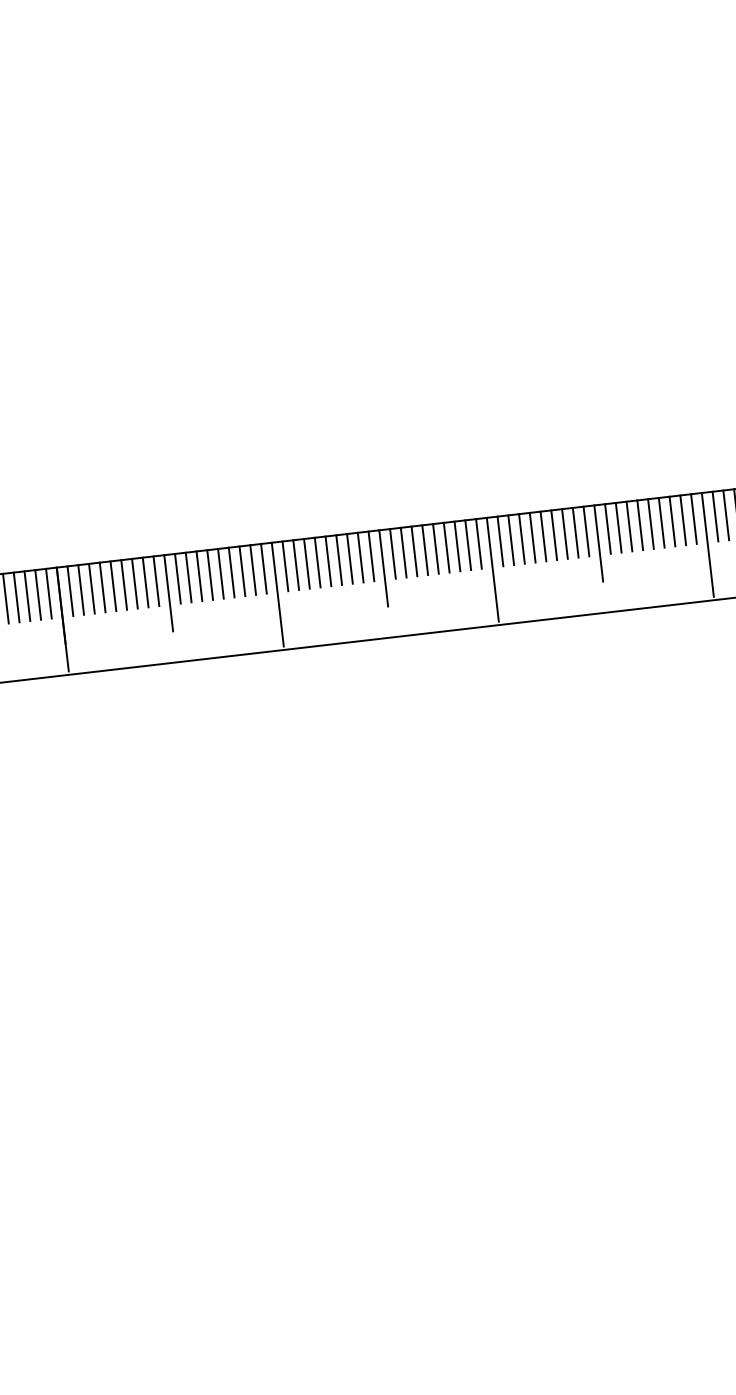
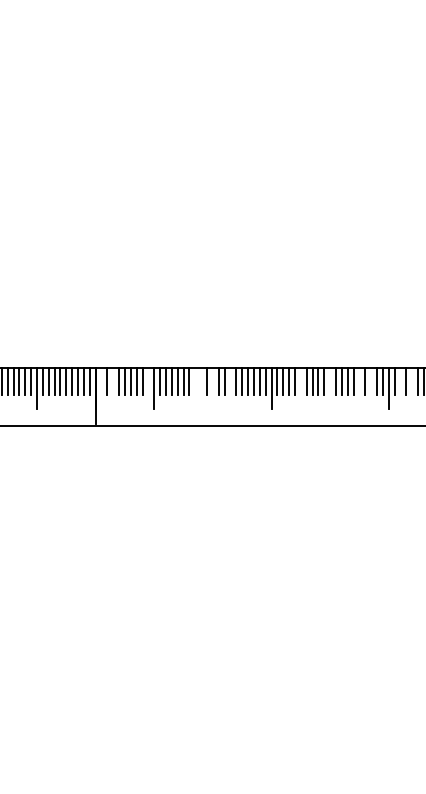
line: (640, 523) -> (412, 380), removed
line: (618, 526) -> (400, 380), removed
line: (565, 532) -> (371, 380), removed
line: (543, 535) -> (359, 380), removed
line: (435, 547) -> (300, 380), removed
line: (306, 562) -> (230, 380), removed
line: (253, 568) -> (201, 380), removed
line: (493, 568) -> (330, 395), removed
line: (242, 569) -> (195, 380), removed
line: (156, 579) -> (148, 380), removed
line: (92, 587) -> (113, 380), removed
line: (70, 589) -> (101, 380), removed
line: (276, 593) -> (212, 395), removed

